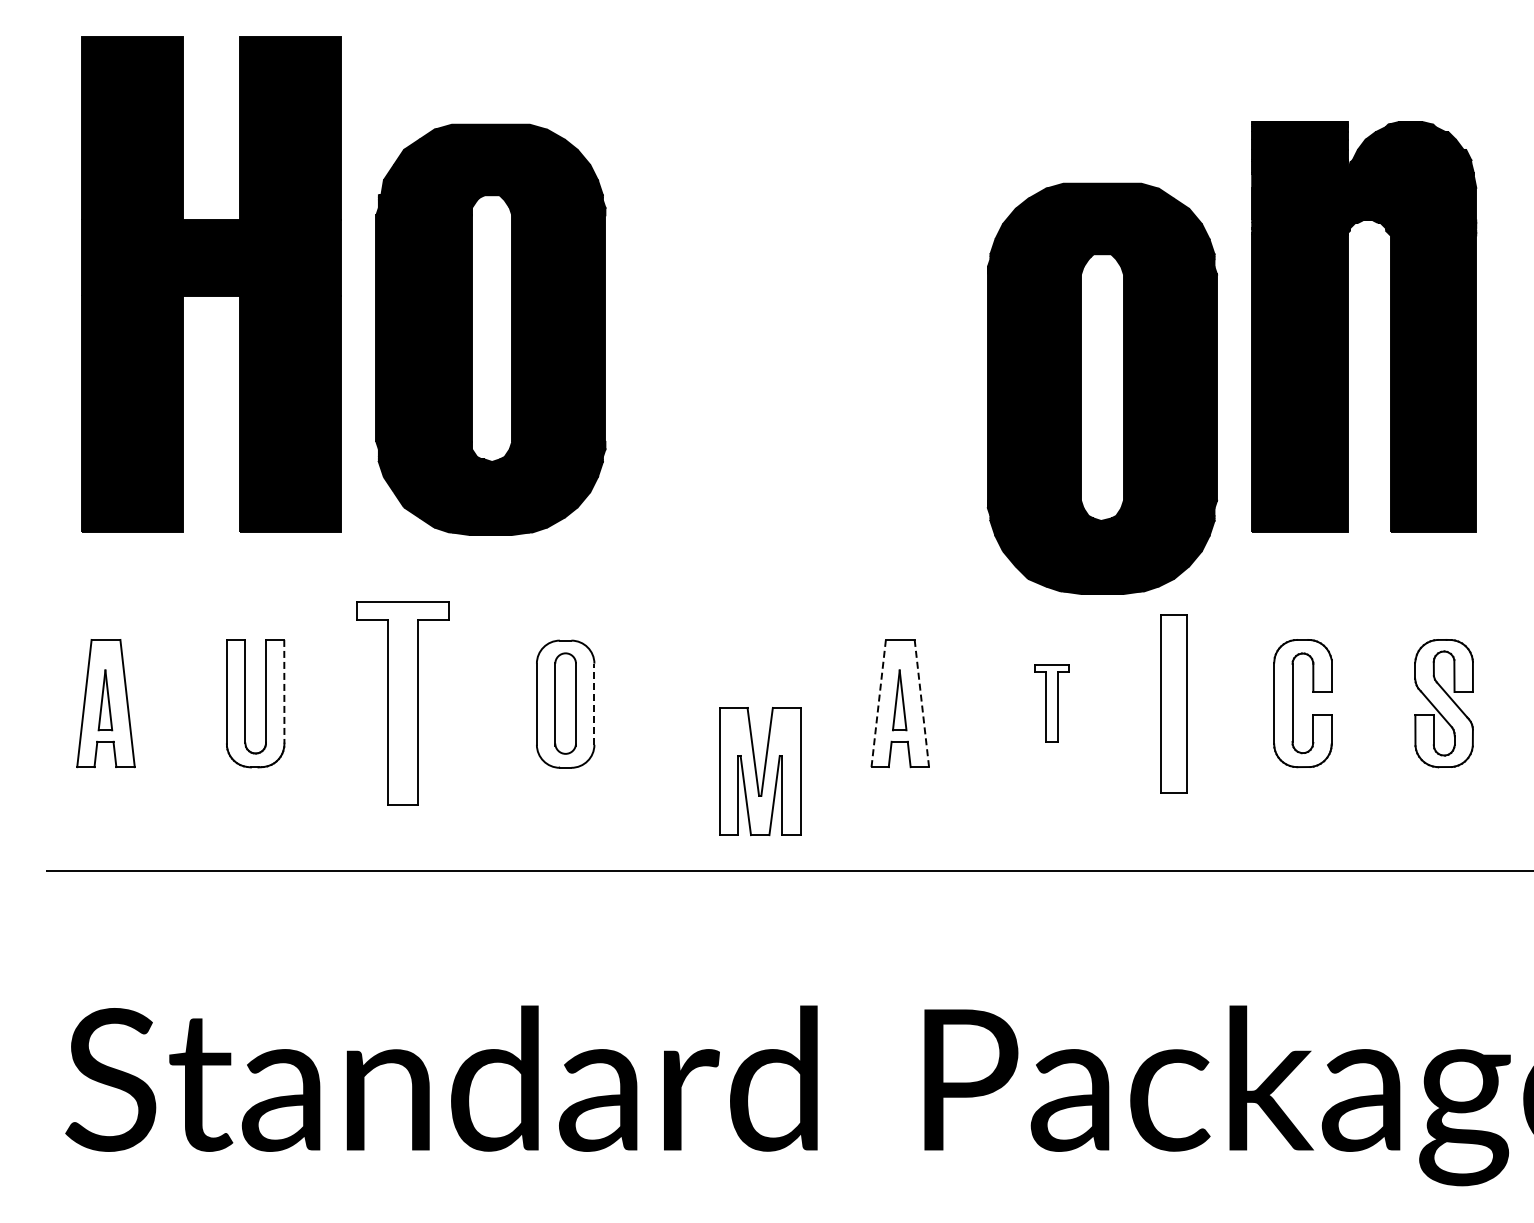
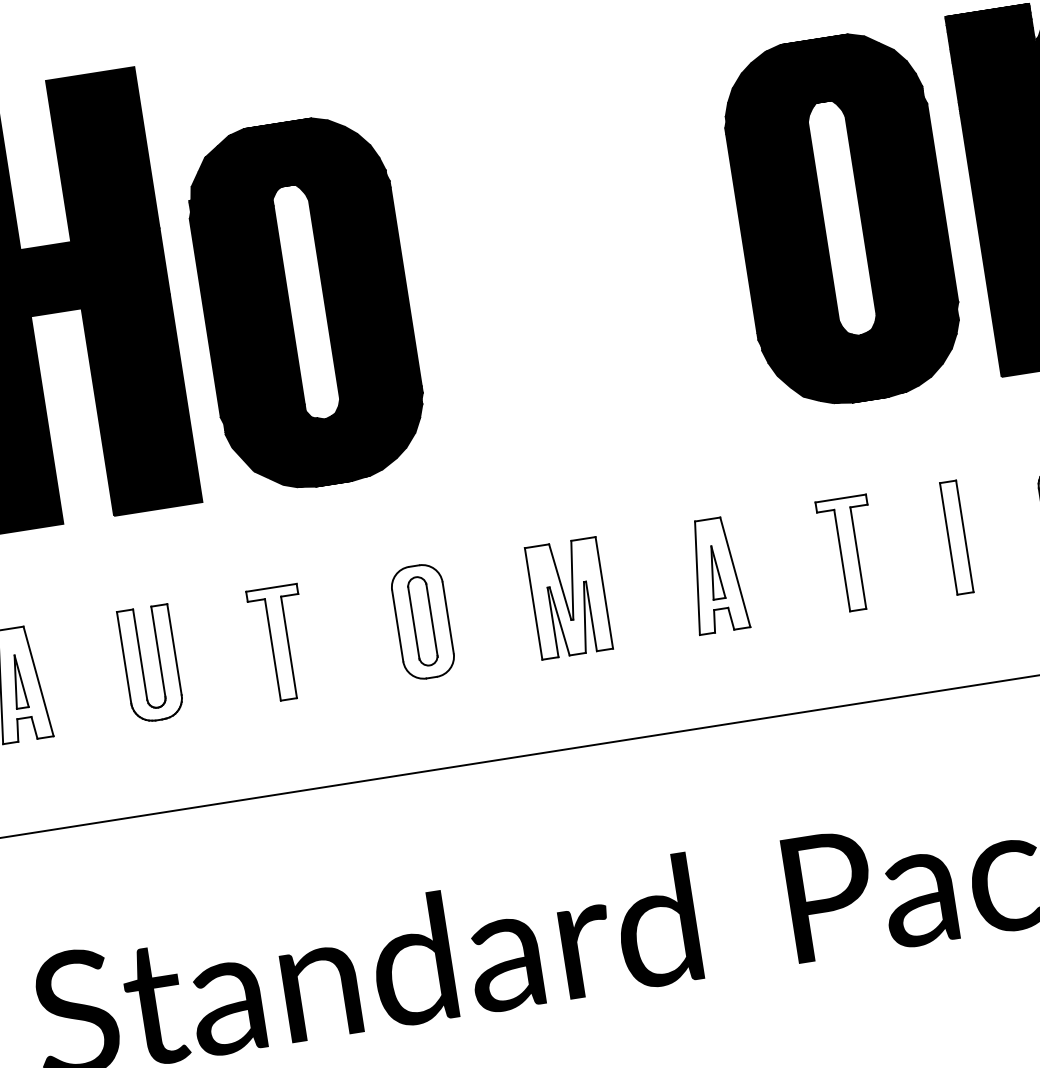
part: (1102, 388) -> (842, 219), moved
line: (284, 691) -> (174, 649), dashed -> solid
part: (402, 703) -> (279, 643), size x0.62
line: (921, 703) -> (735, 572), dashed -> solid
part: (1051, 703) -> (849, 554), size x1.67
part: (1174, 703) -> (956, 537), size x0.71
line: (594, 704) -> (448, 618), dashed -> solid
line: (878, 704) -> (697, 579), dashed -> solid
part: (760, 771) -> (569, 598), moved

